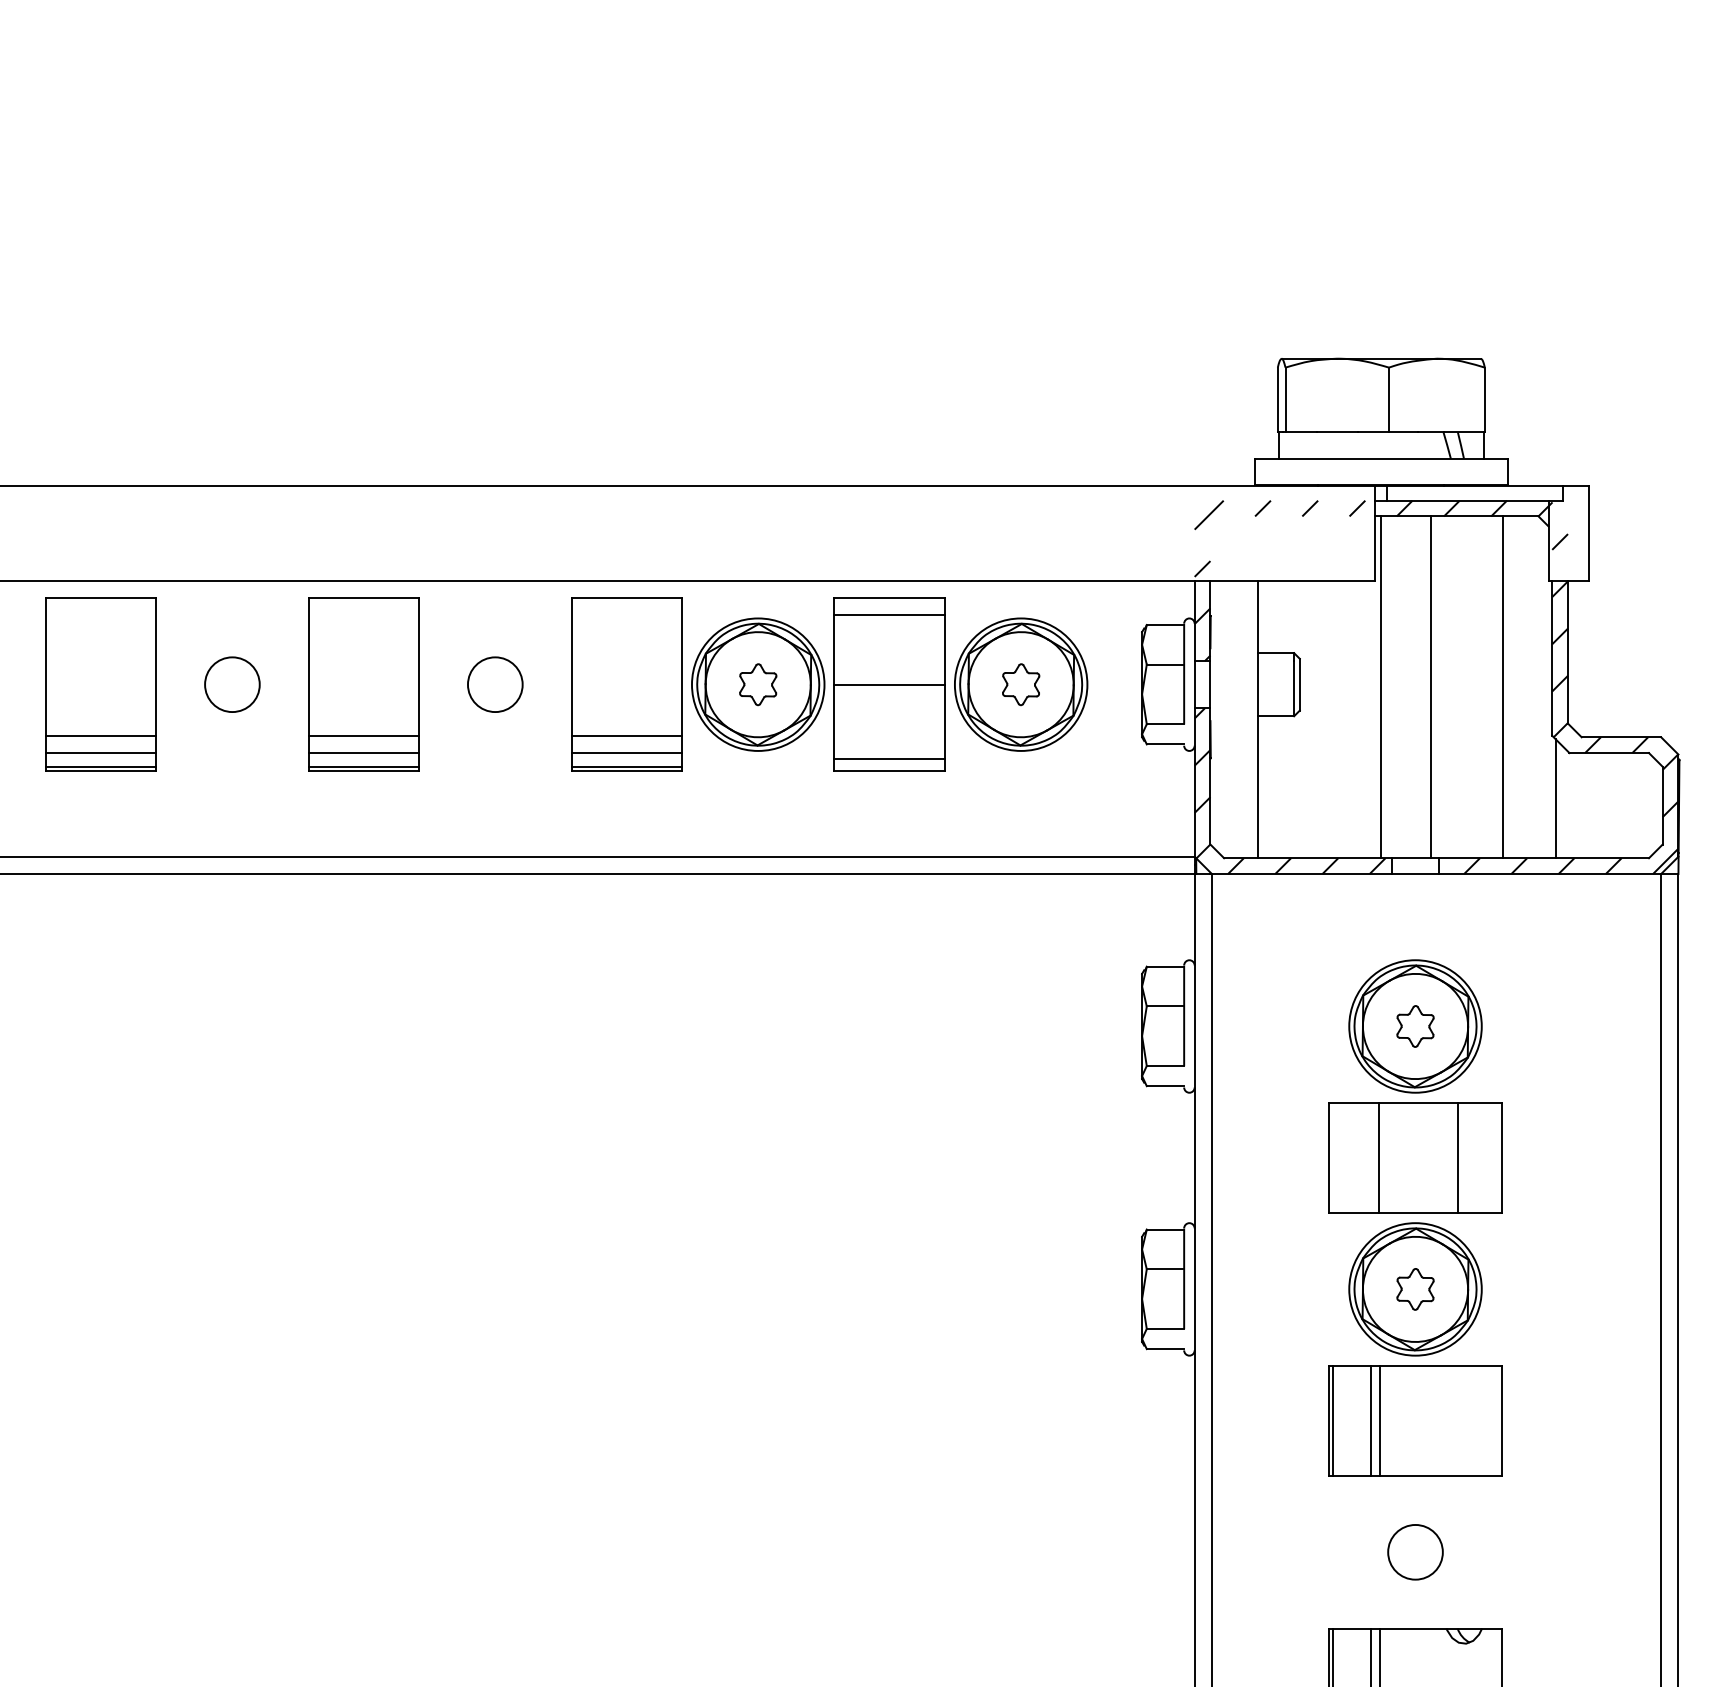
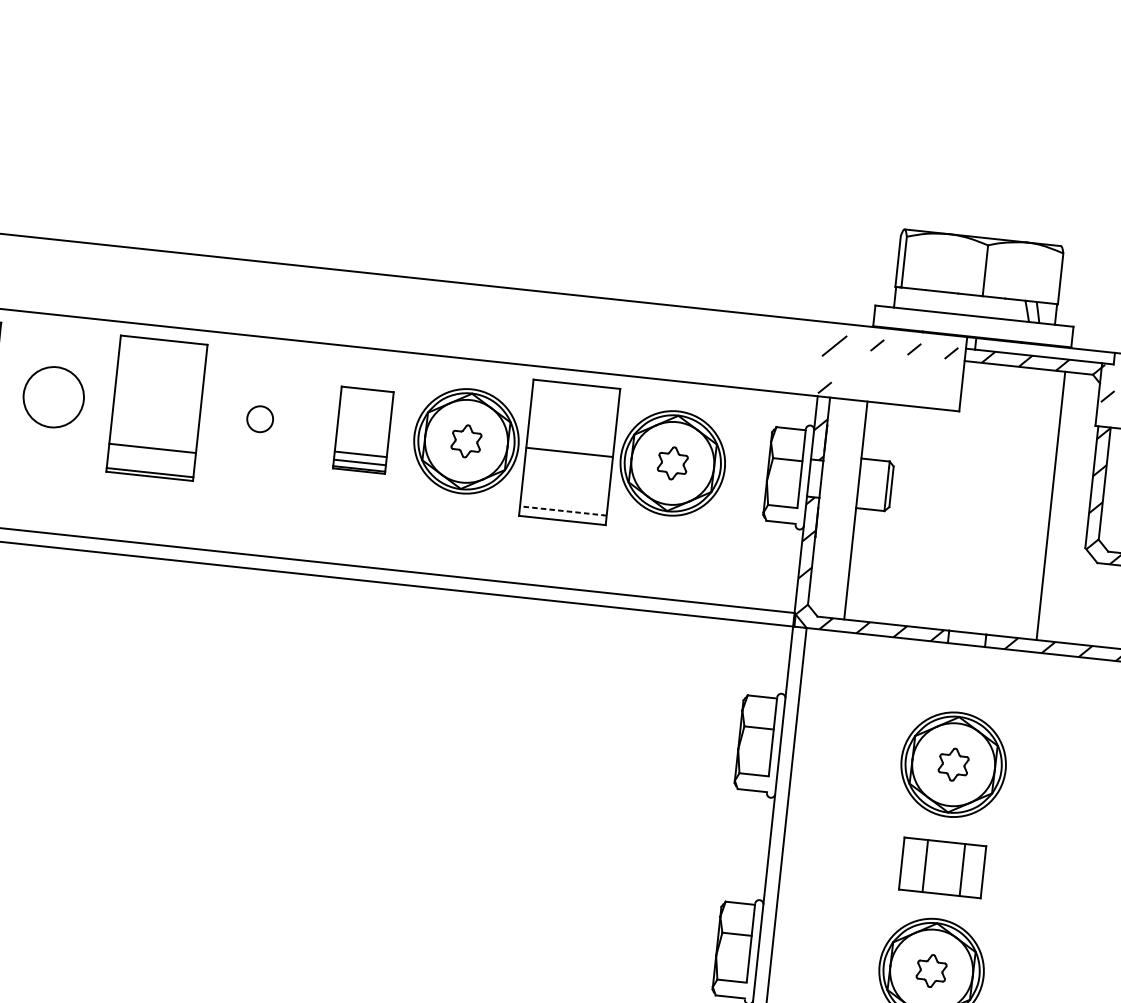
line: (889, 615) -> (575, 398), removed
circle: (232, 684) -> (53, 397), size x1.4
circle: (495, 684) -> (260, 419), size x0.6
part: (626, 684) -> (363, 430), size x0.6
line: (1381, 687) -> (955, 495), removed
line: (1430, 687) -> (993, 499), removed
line: (363, 753) -> (150, 462), removed
line: (889, 759) -> (563, 511), solid -> dashed
line: (1555, 798) -> (1082, 597), removed
part: (1415, 1157) -> (942, 867), size x0.6

